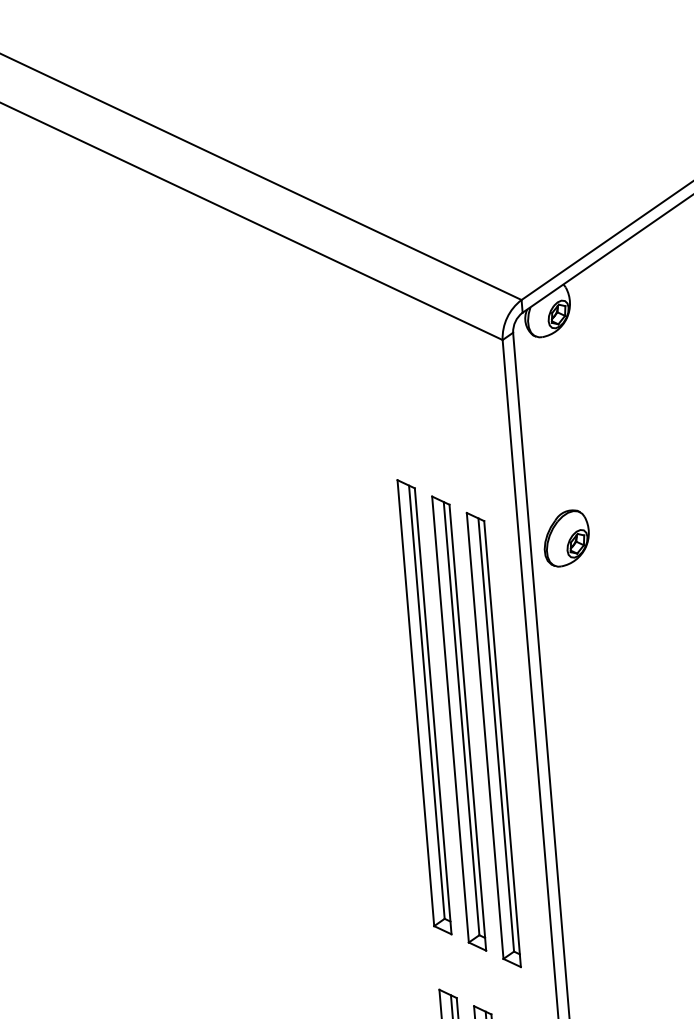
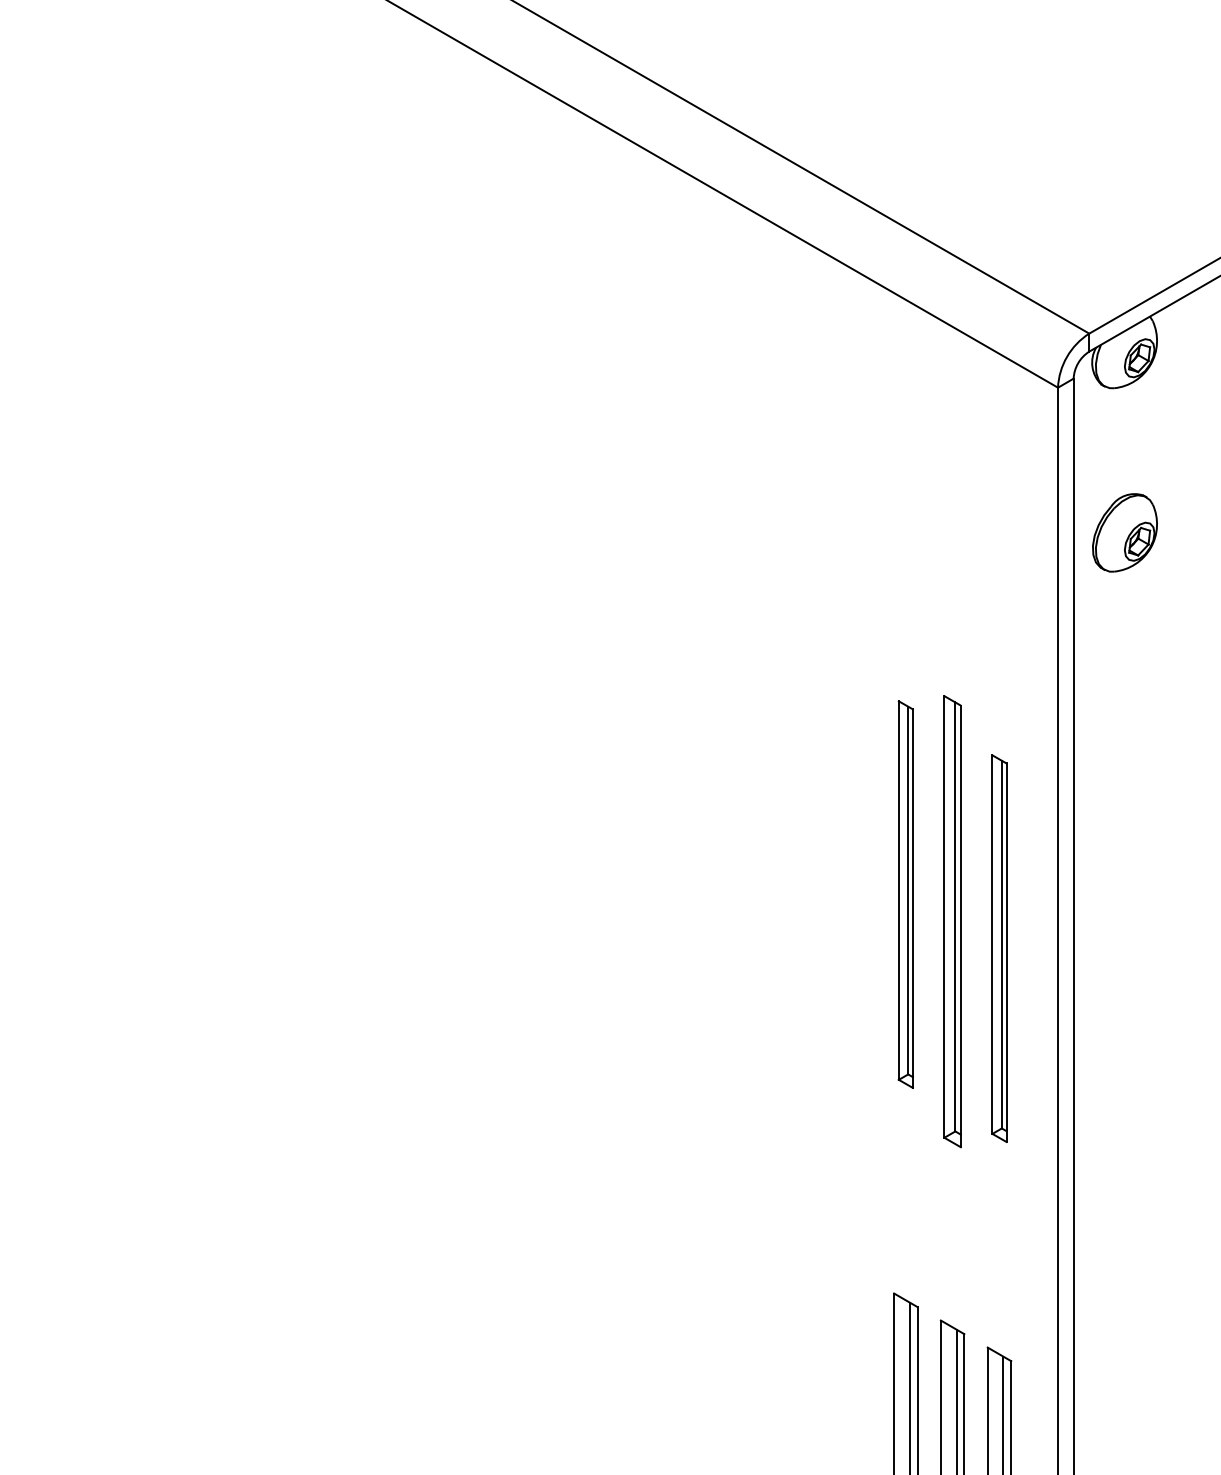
part: (566, 538) -> (1124, 532), moved
part: (424, 707) -> (905, 894), size x0.6
part: (459, 723) -> (952, 921), size x0.7
part: (493, 739) -> (999, 948), size x0.6

